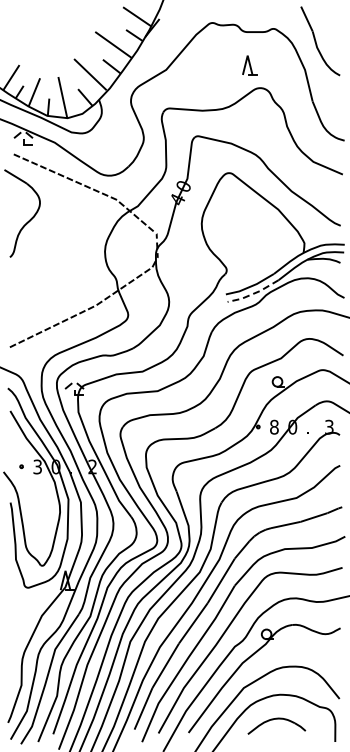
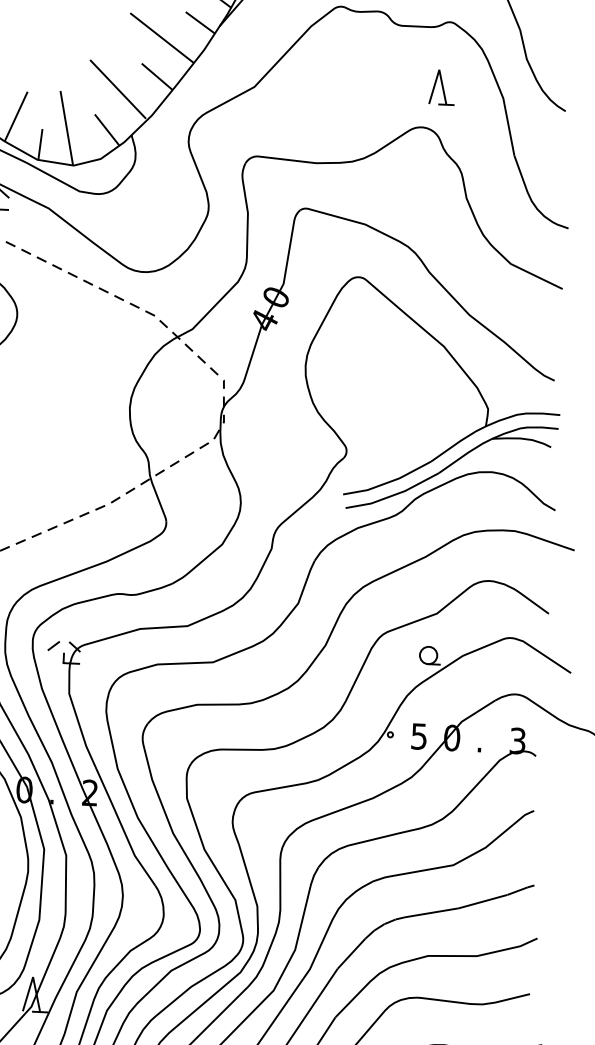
part: (249, 65) -> (441, 87), moved
line: (254, 293) -> (394, 495), dashed -> solid
text: (274, 426) -> (419, 735), 8 -> 5

